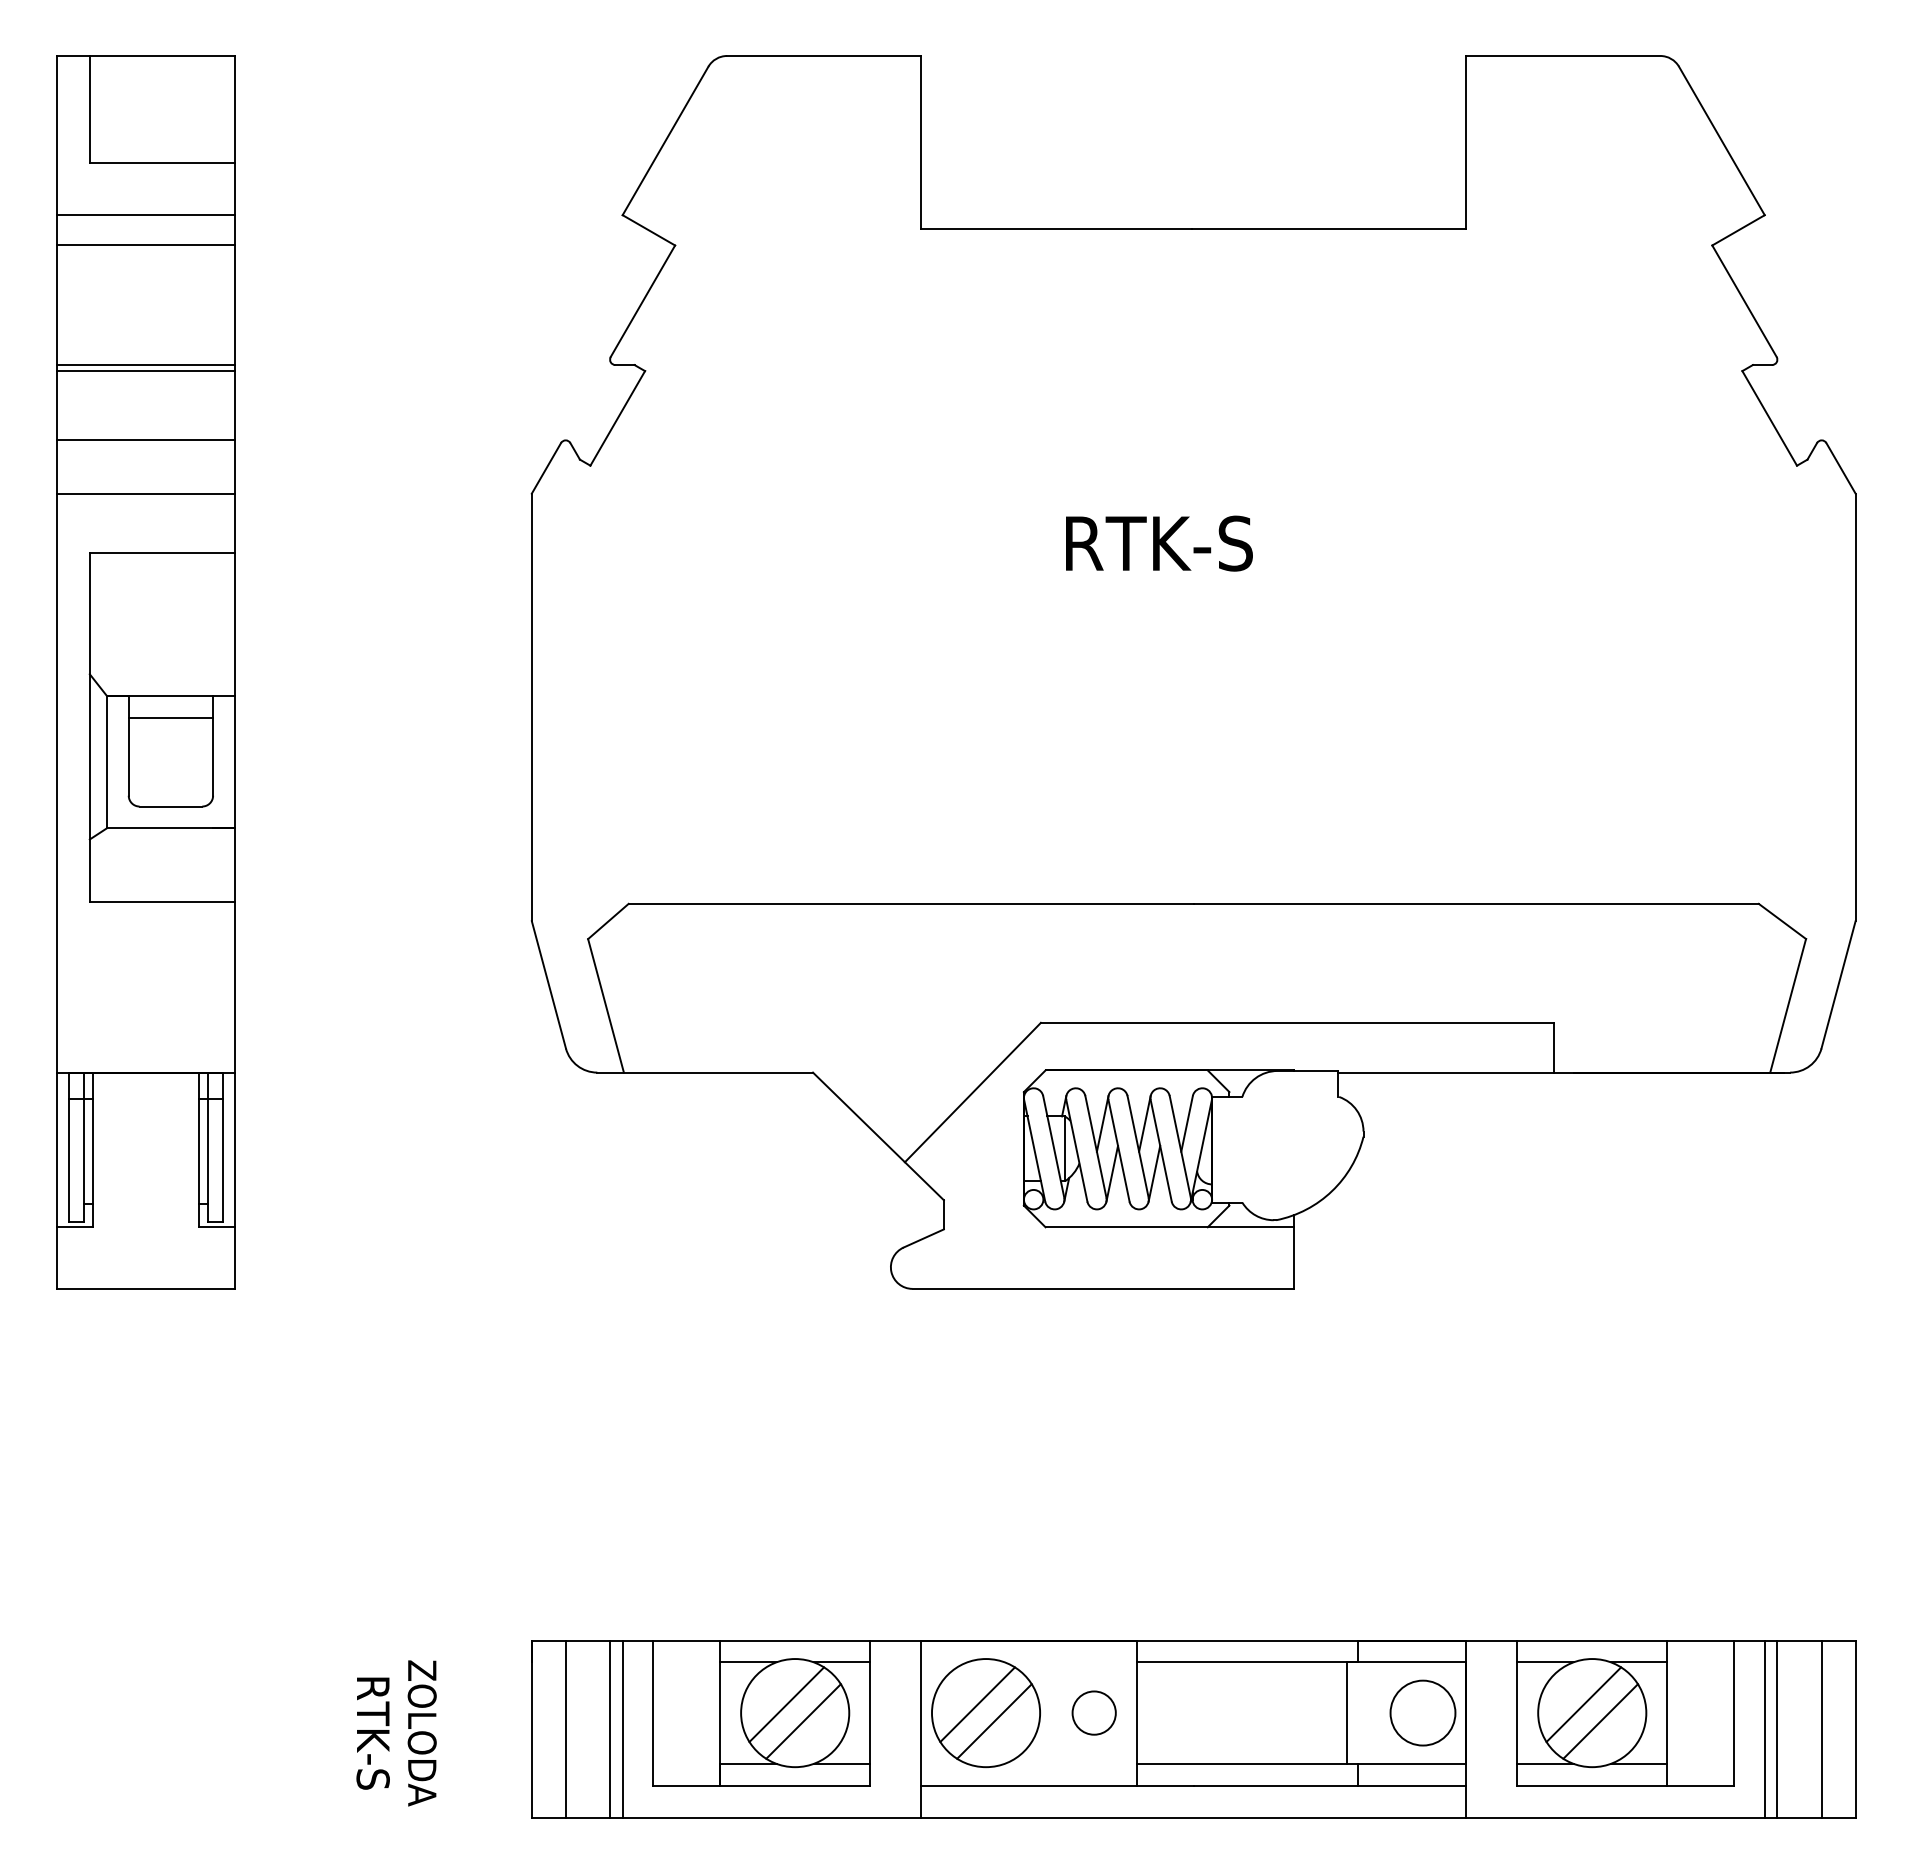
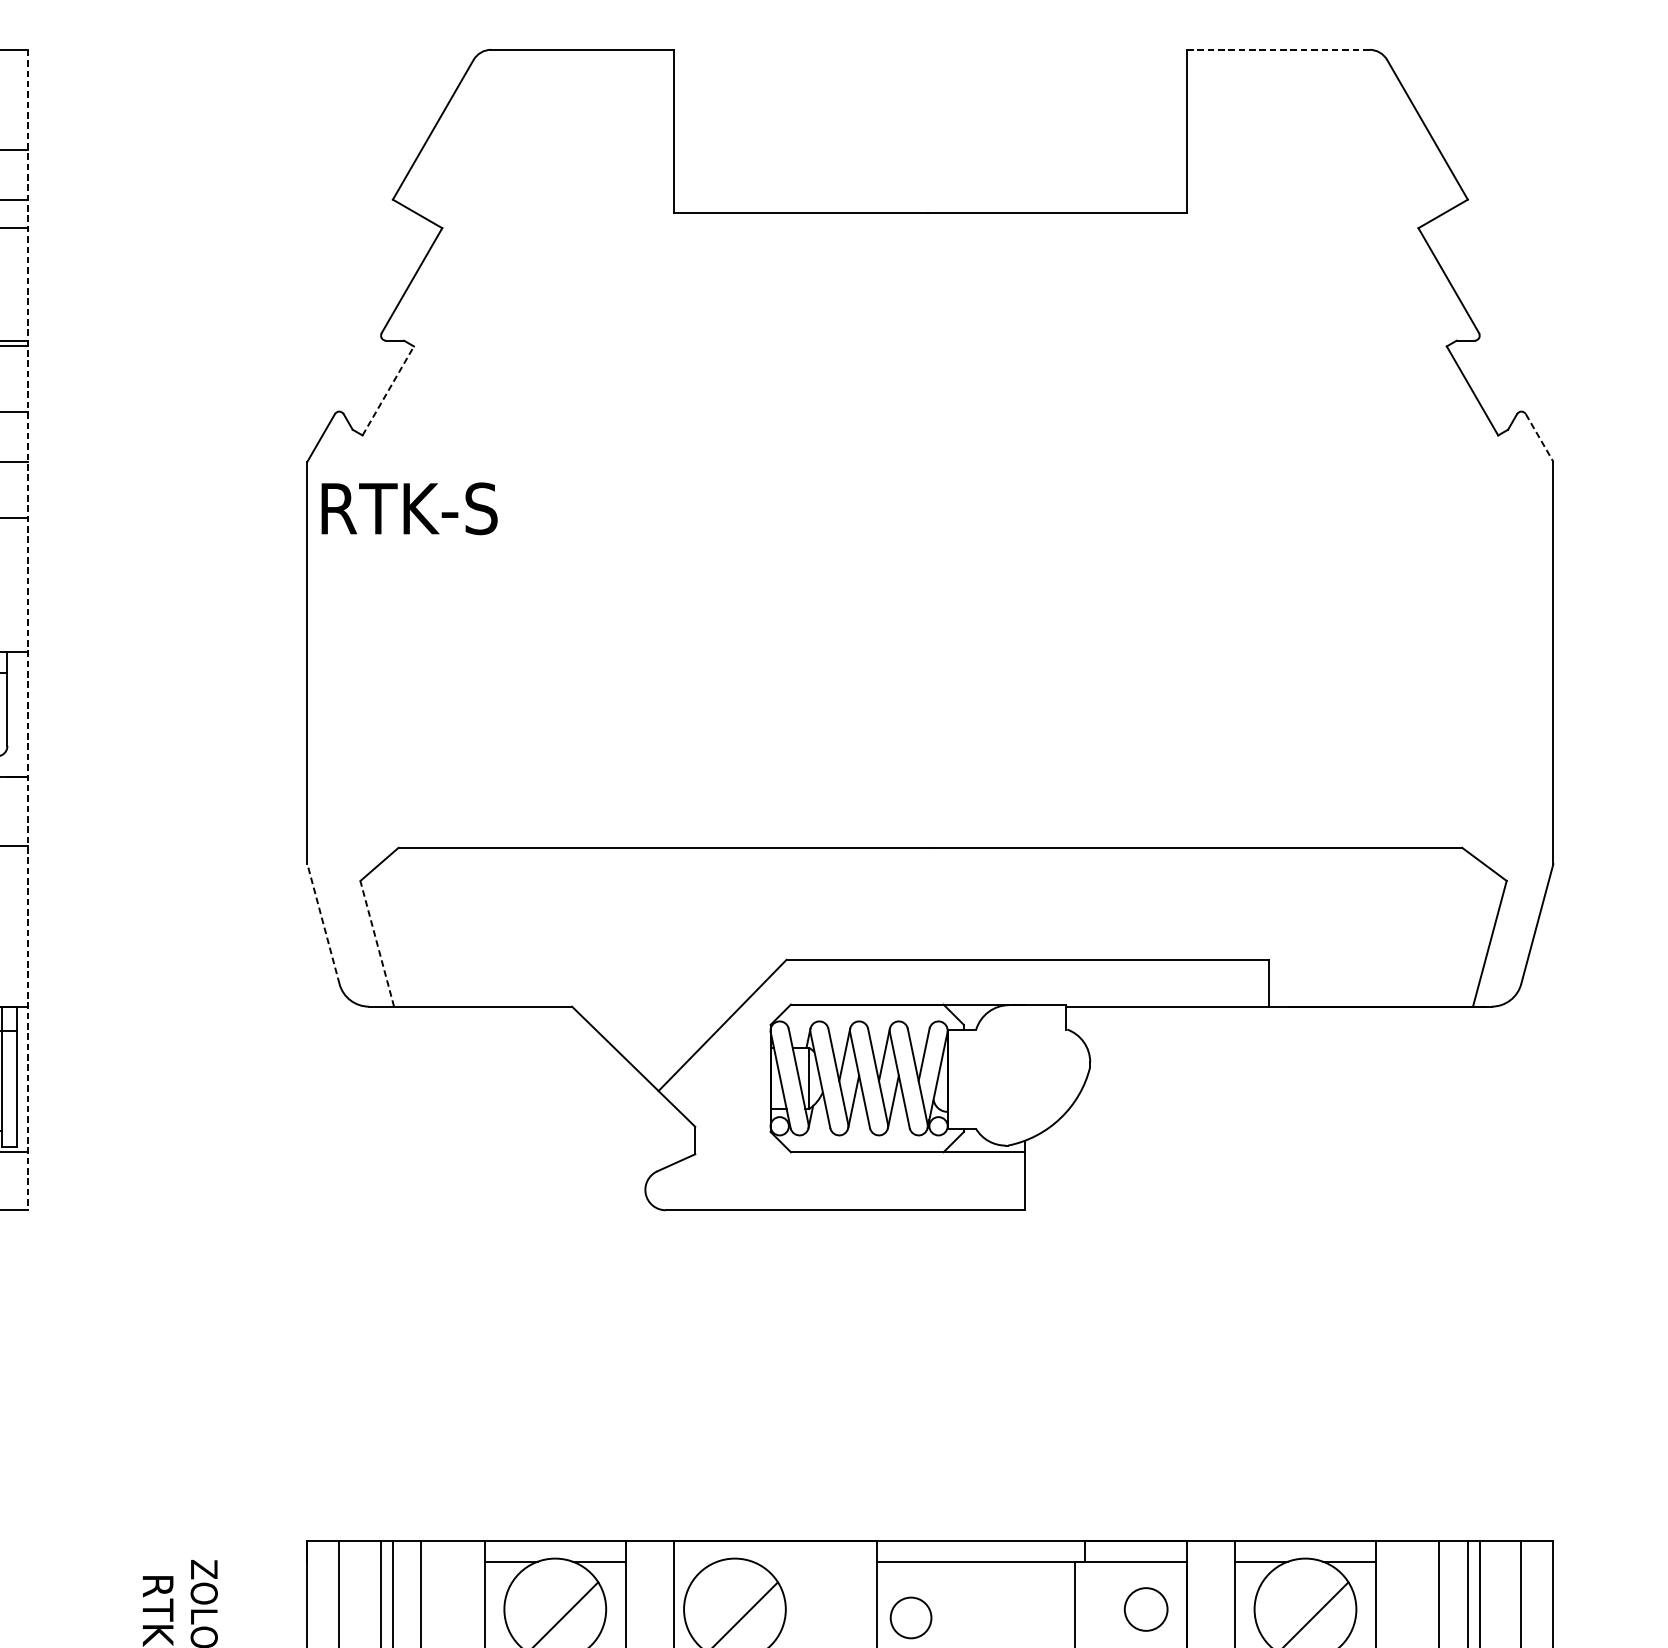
line: (1563, 55) -> (1278, 49), solid -> dashed
line: (617, 418) -> (388, 391), solid -> dashed
line: (1841, 468) -> (1540, 438), solid -> dashed
text: (1159, 543) -> (409, 508), moved
line: (234, 672) -> (27, 630), solid -> dashed
line: (548, 984) -> (323, 923), solid -> dashed
line: (605, 1005) -> (376, 943), solid -> dashed
line: (786, 1704) -> (547, 1601), removed
line: (977, 1704) -> (726, 1601), removed
line: (1583, 1704) -> (1297, 1601), removed
circle: (1093, 1712) -> (910, 1617), moved
circle: (1422, 1712) -> (1145, 1608), size x0.7

